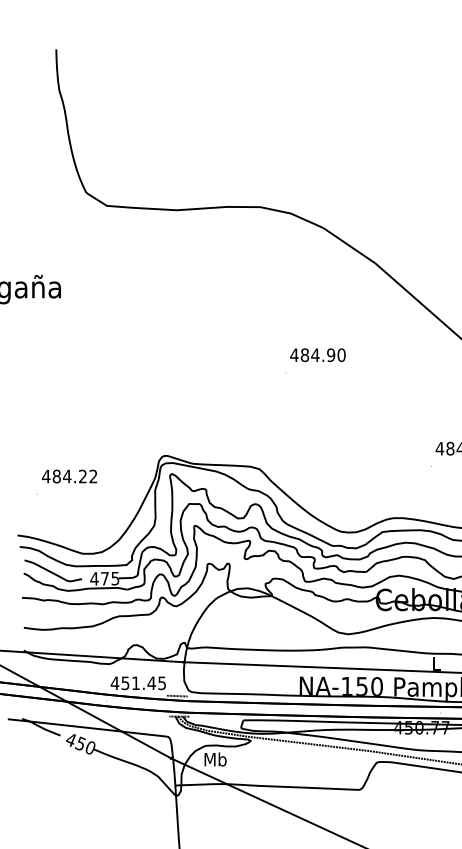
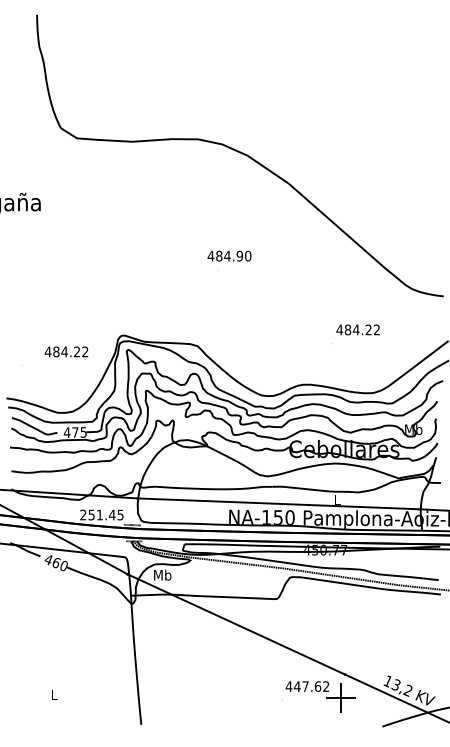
text: (317, 354) -> (229, 255), moved
text: (69, 476) -> (66, 351), moved
text: (115, 682) -> (83, 514), 451.45 -> 251.45
text: (79, 743) -> (55, 562), 450 -> 460

